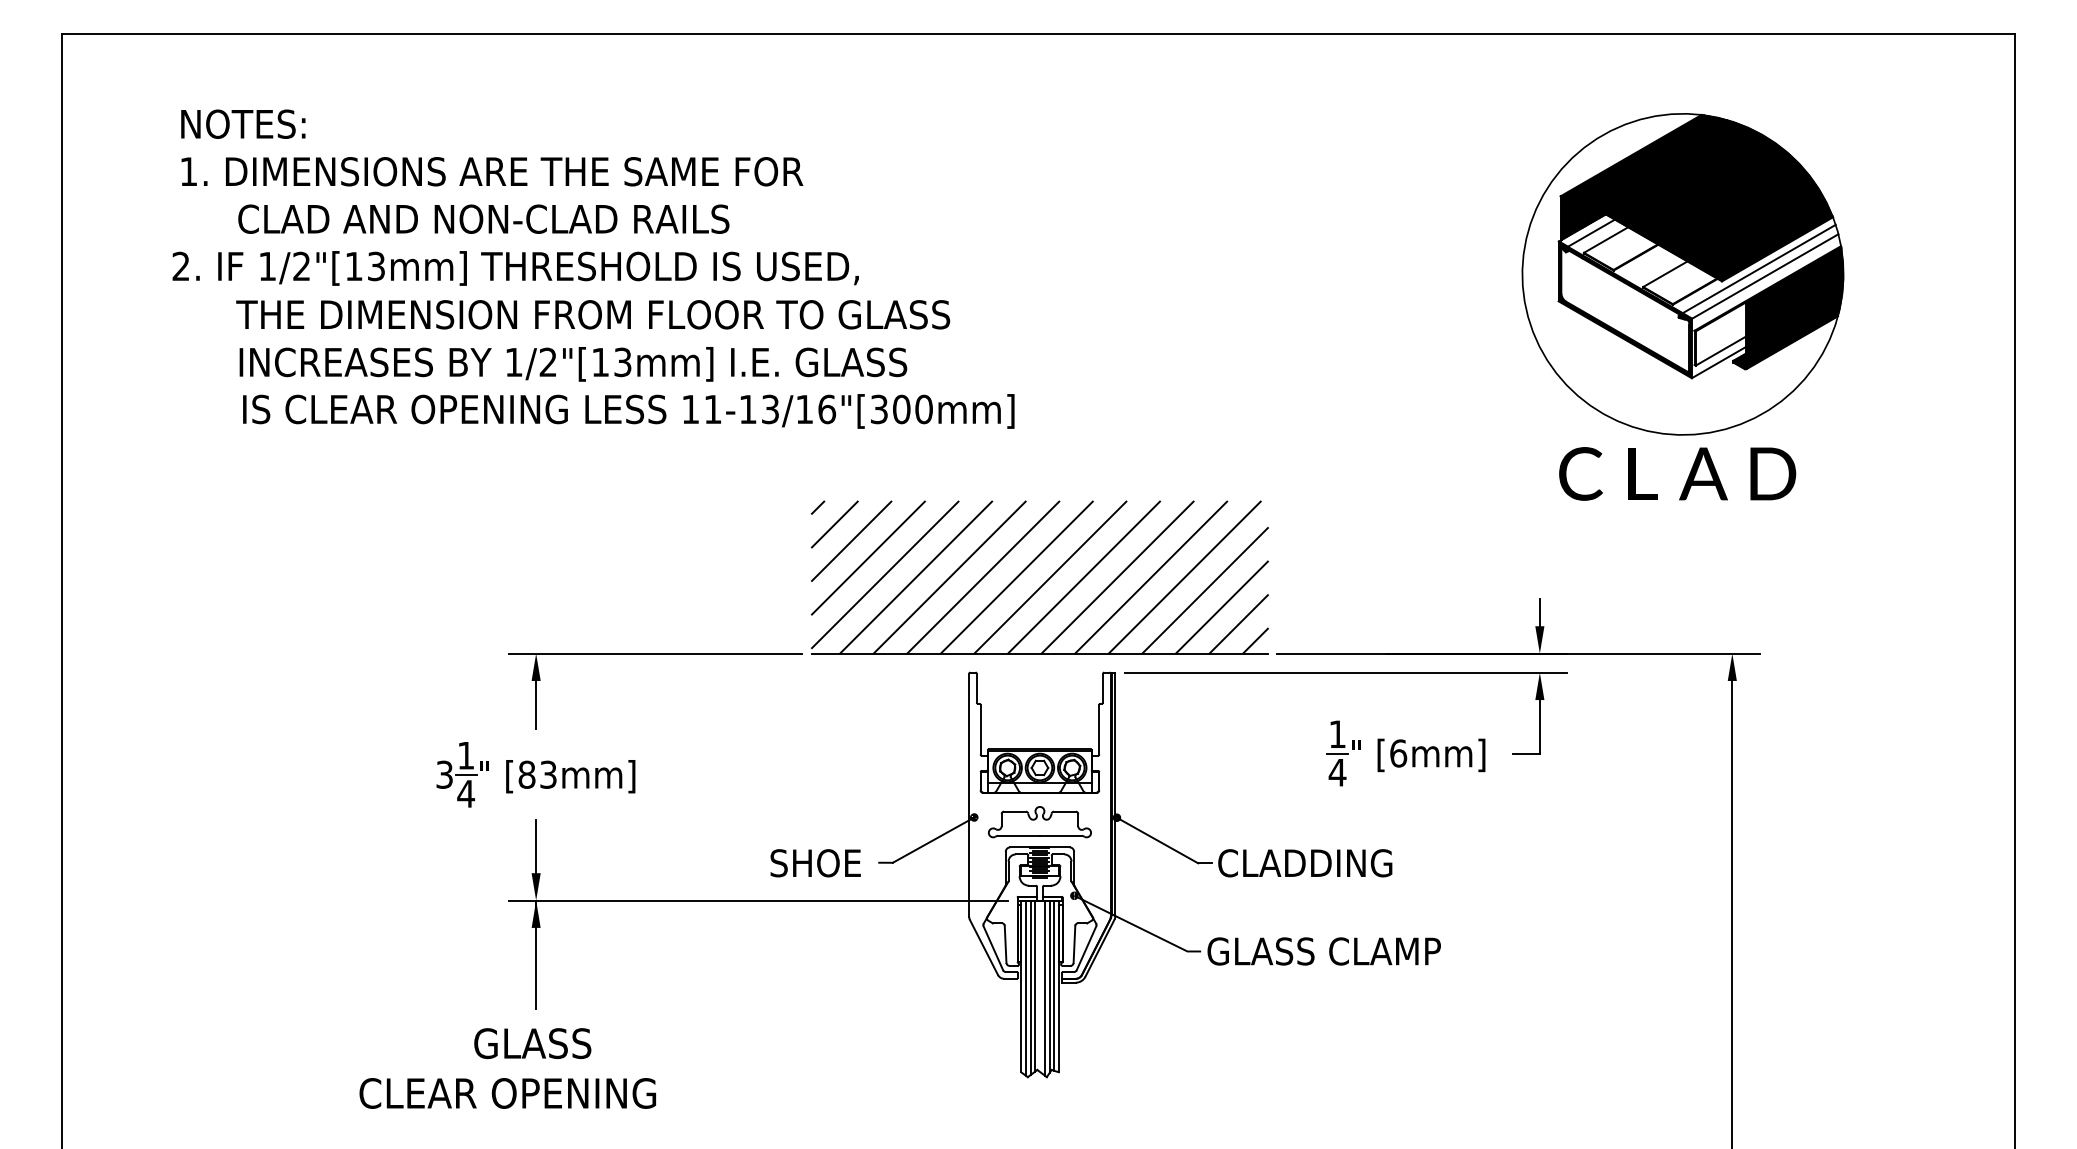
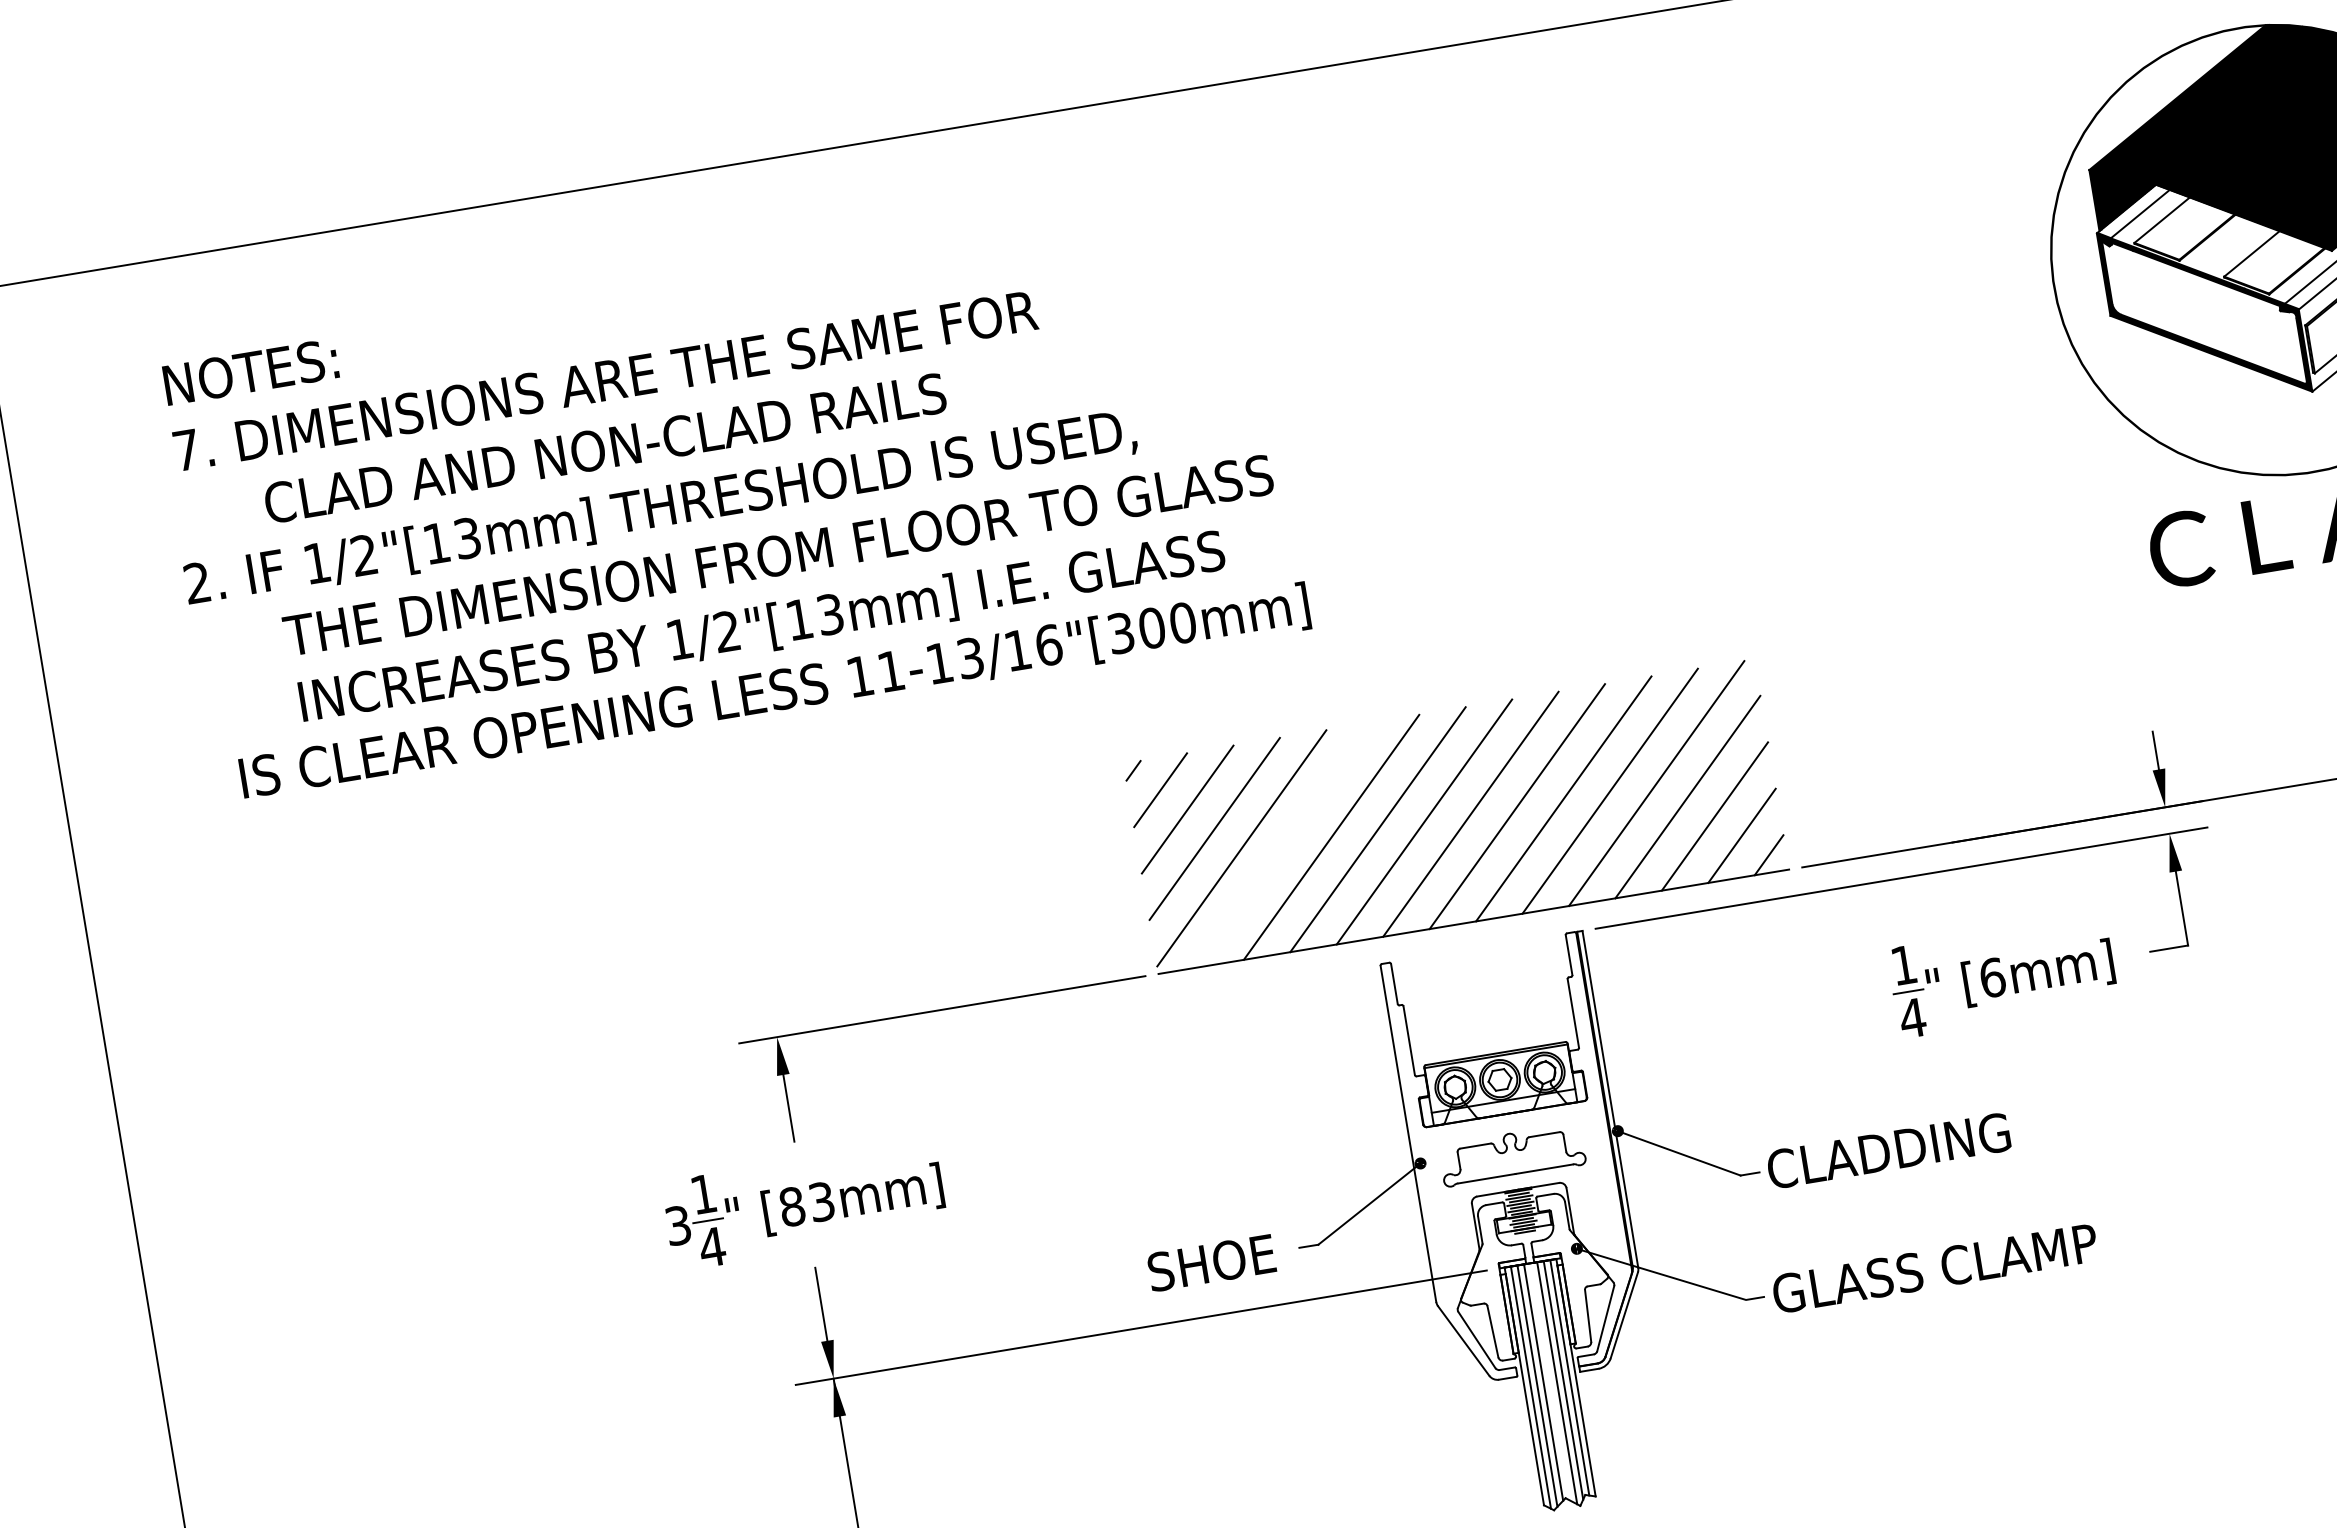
text: (188, 171) -> (185, 449), 1. -> 7.
text: (628, 411) -> (774, 693), moved
line: (916, 577) -> (1285, 844), removed

